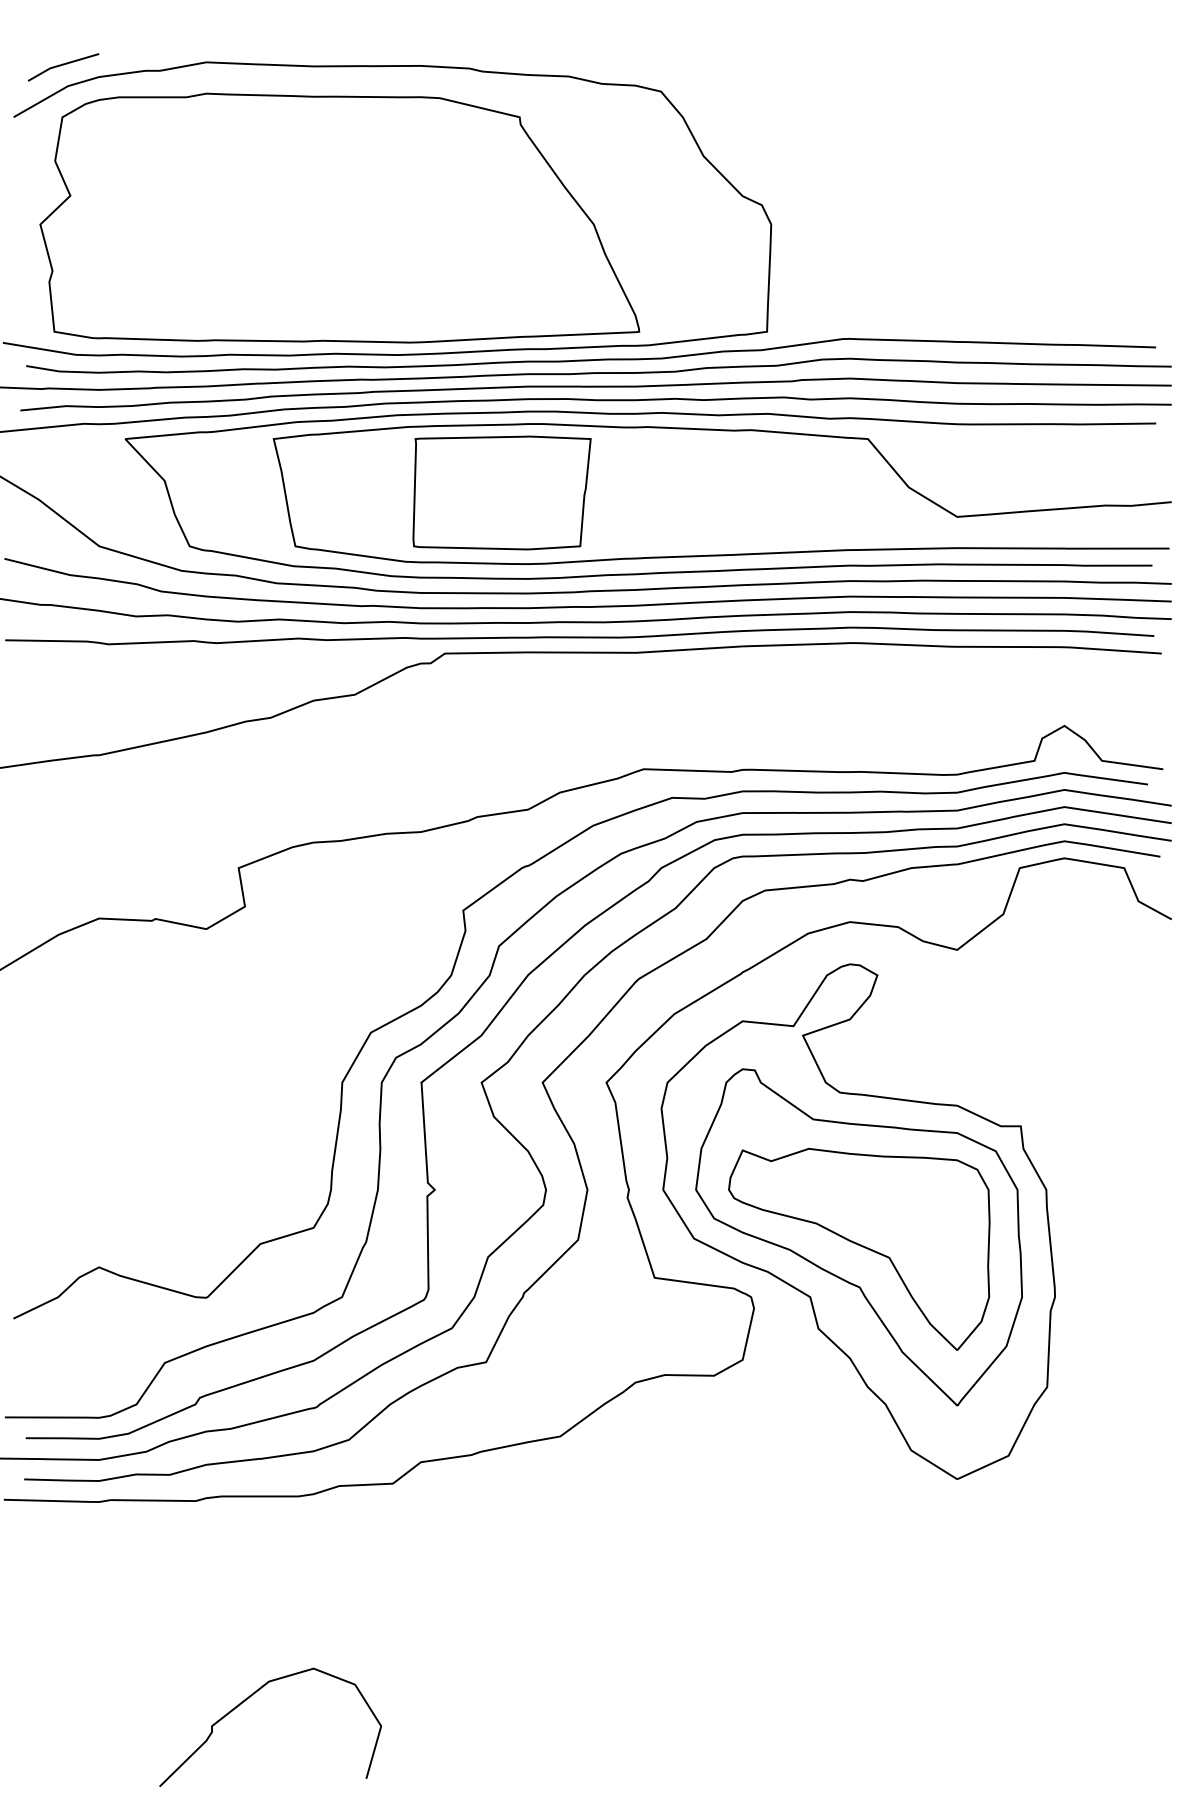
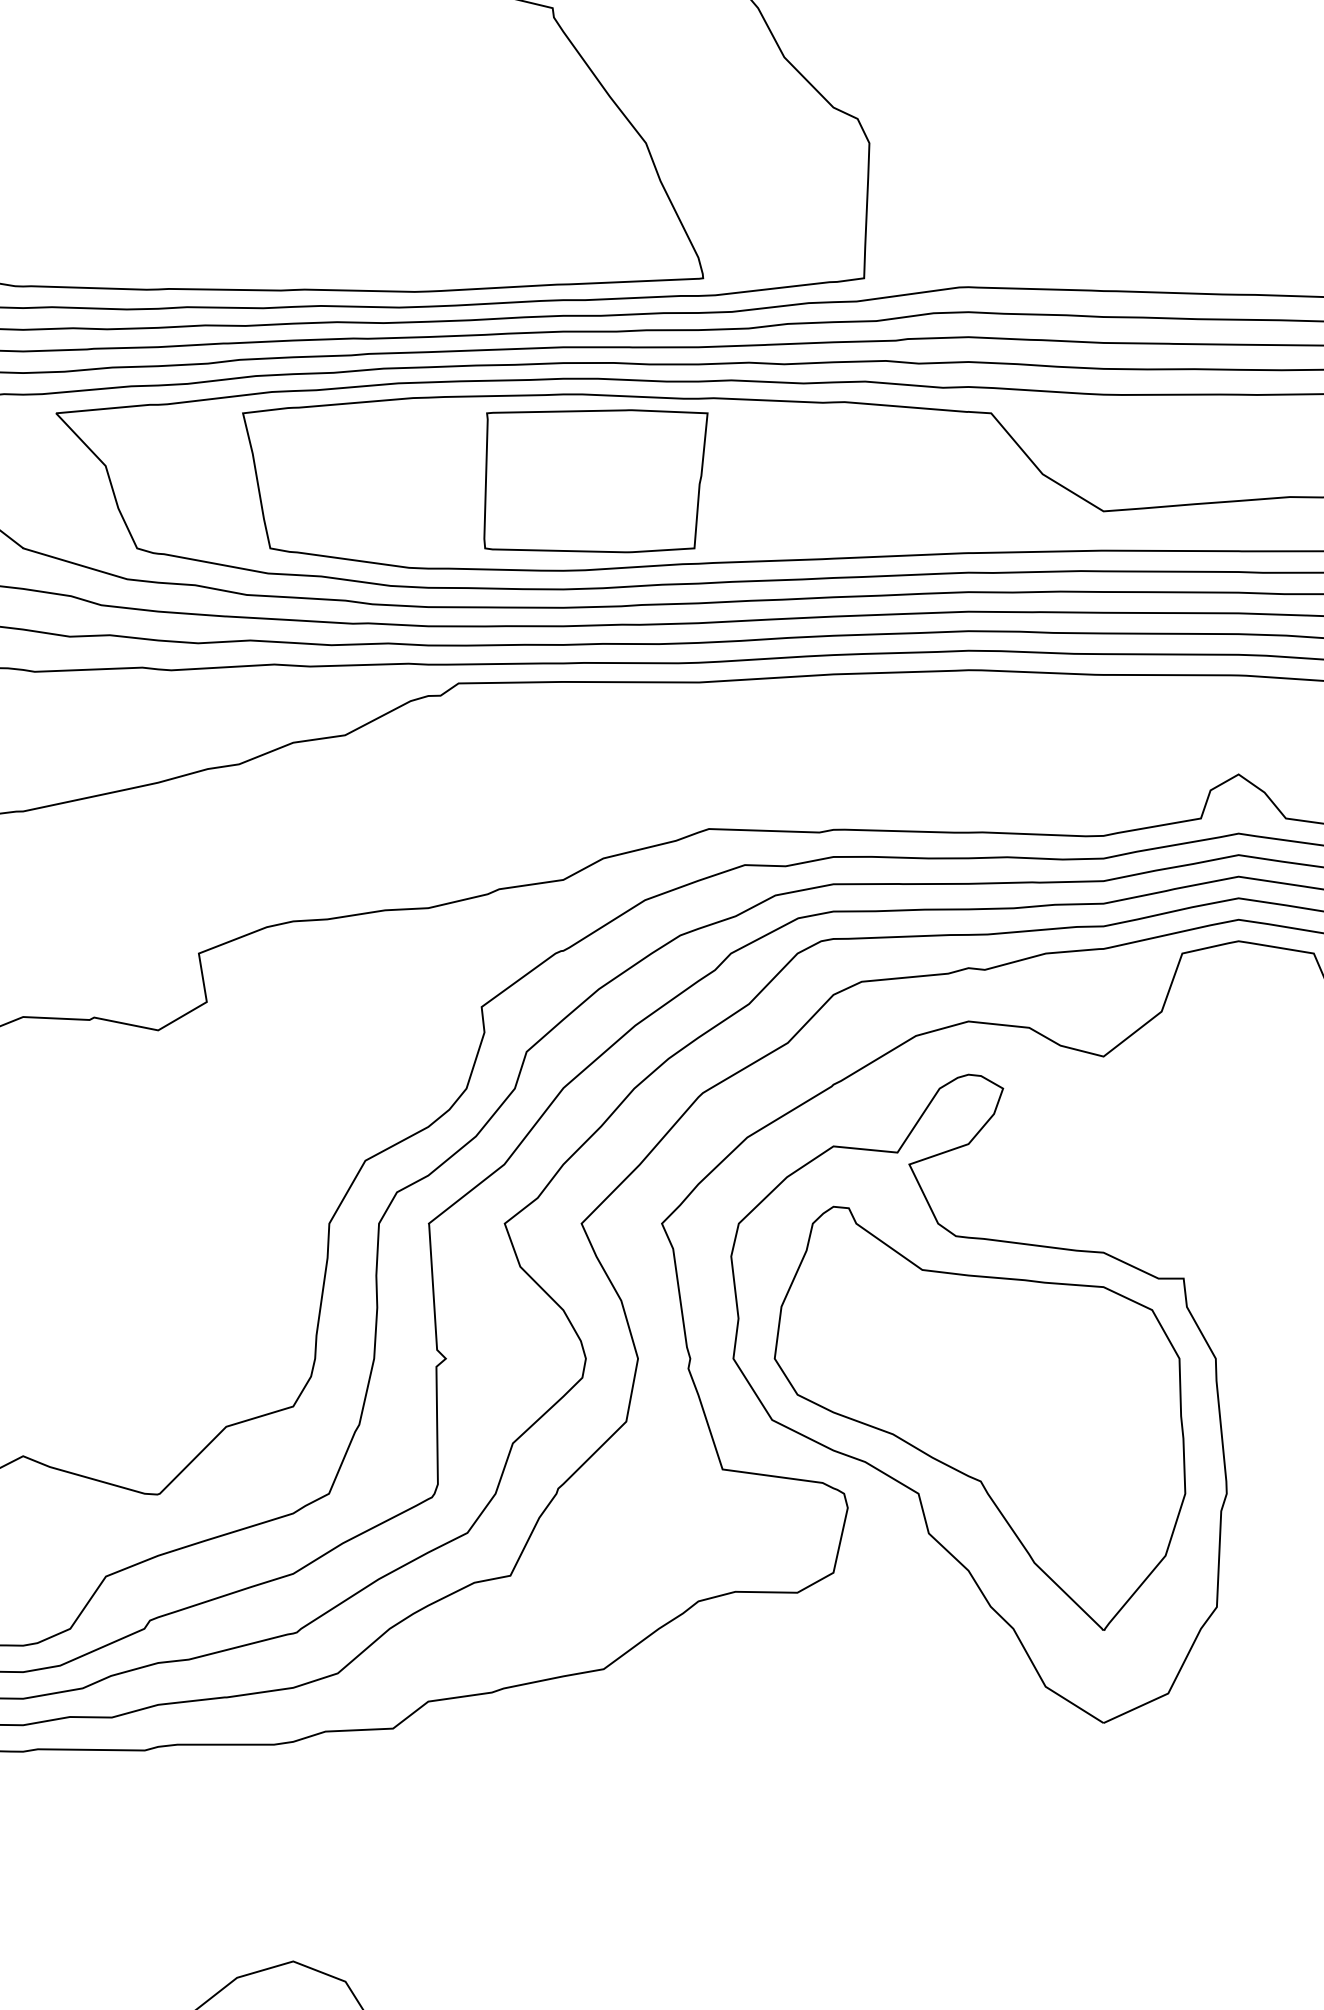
part: (501, 492) -> (595, 480), moved
part: (859, 1249) -> (980, 1433), removed

